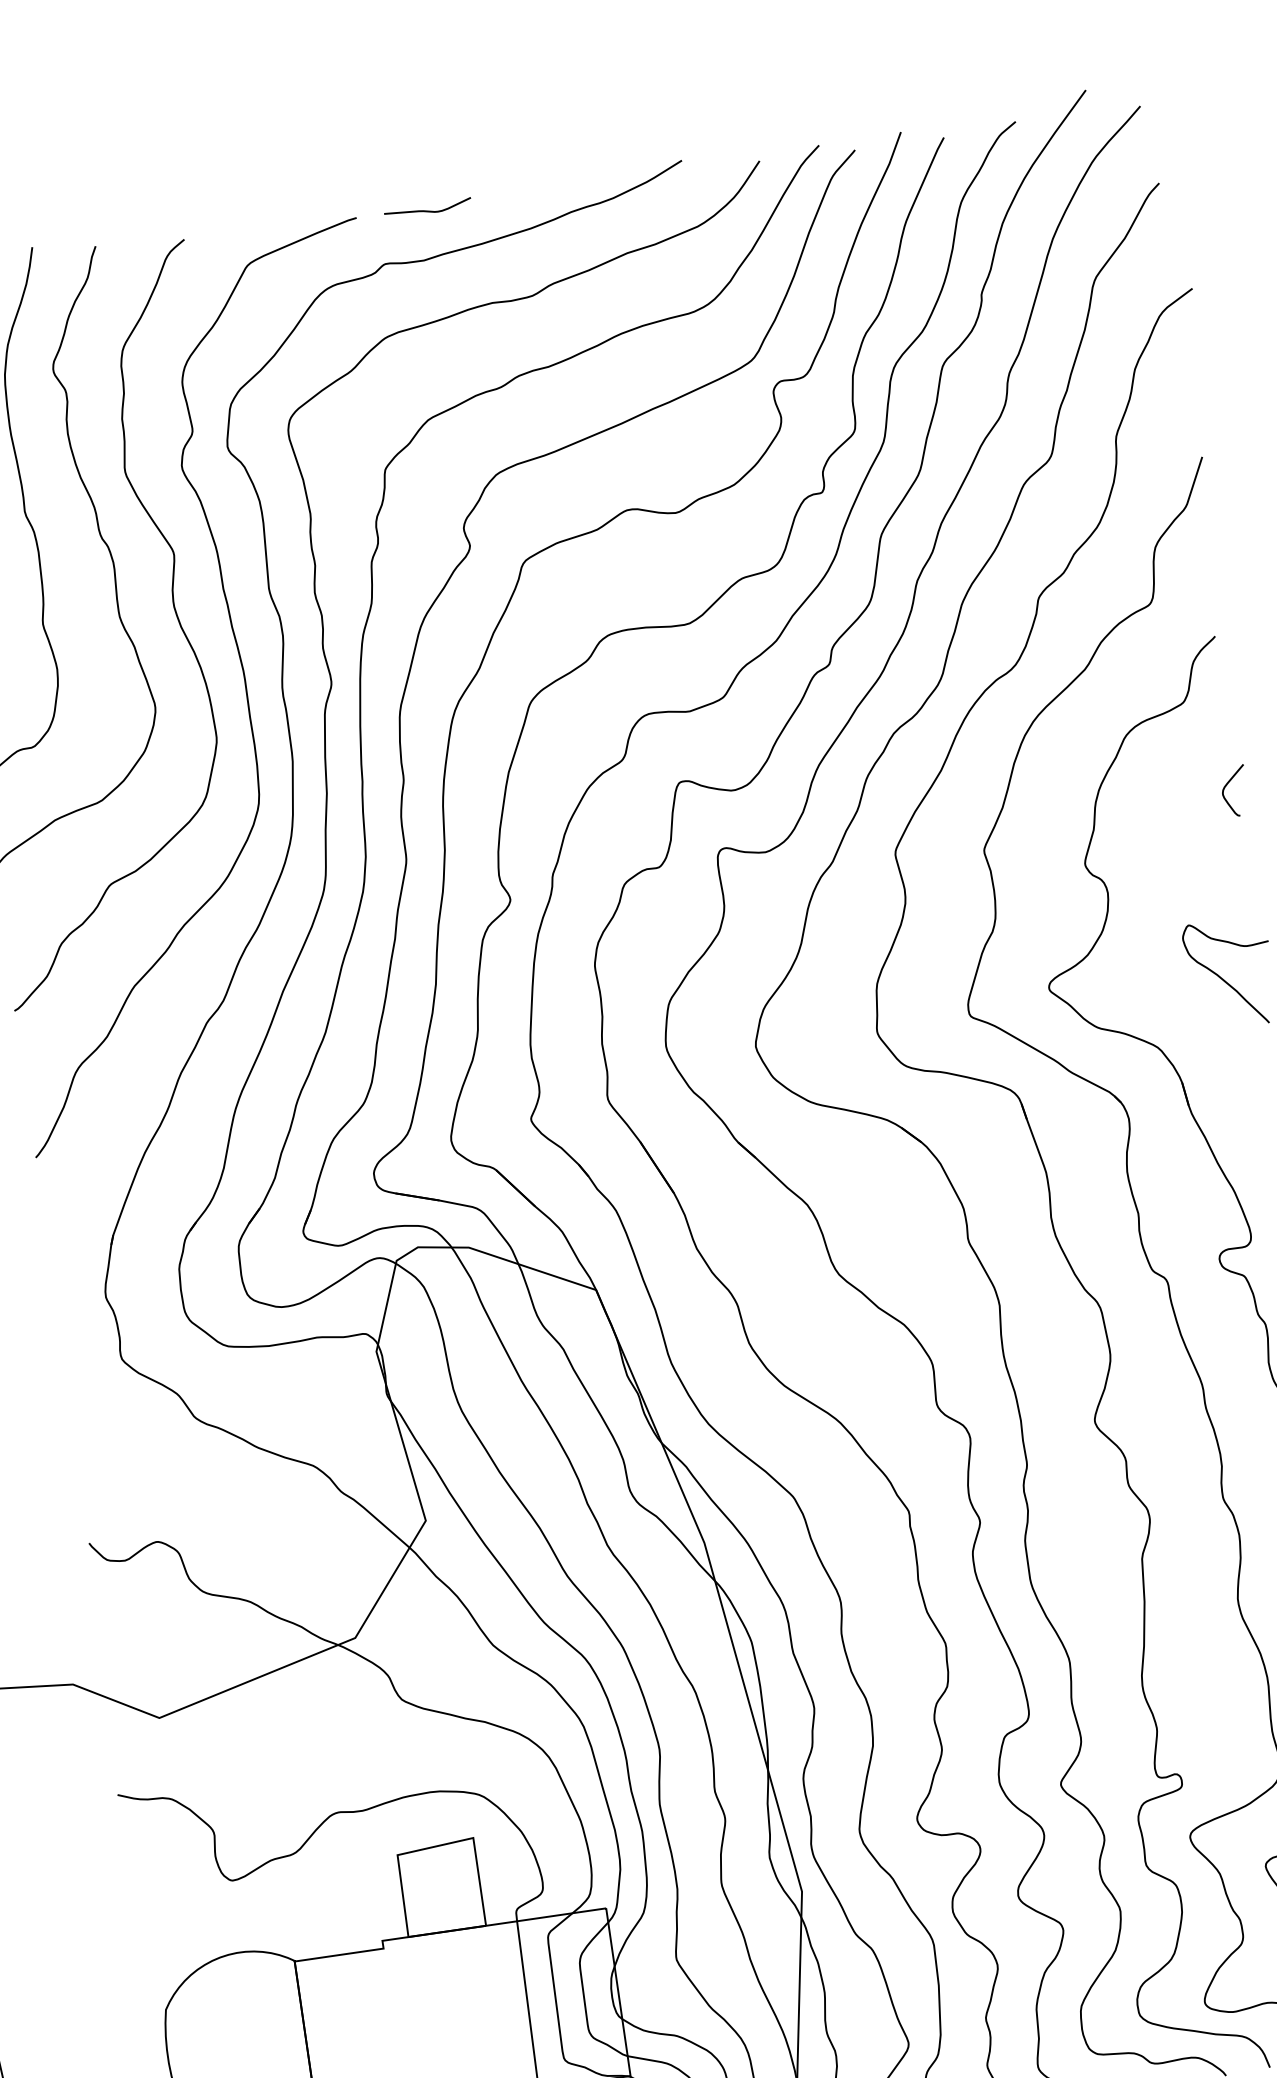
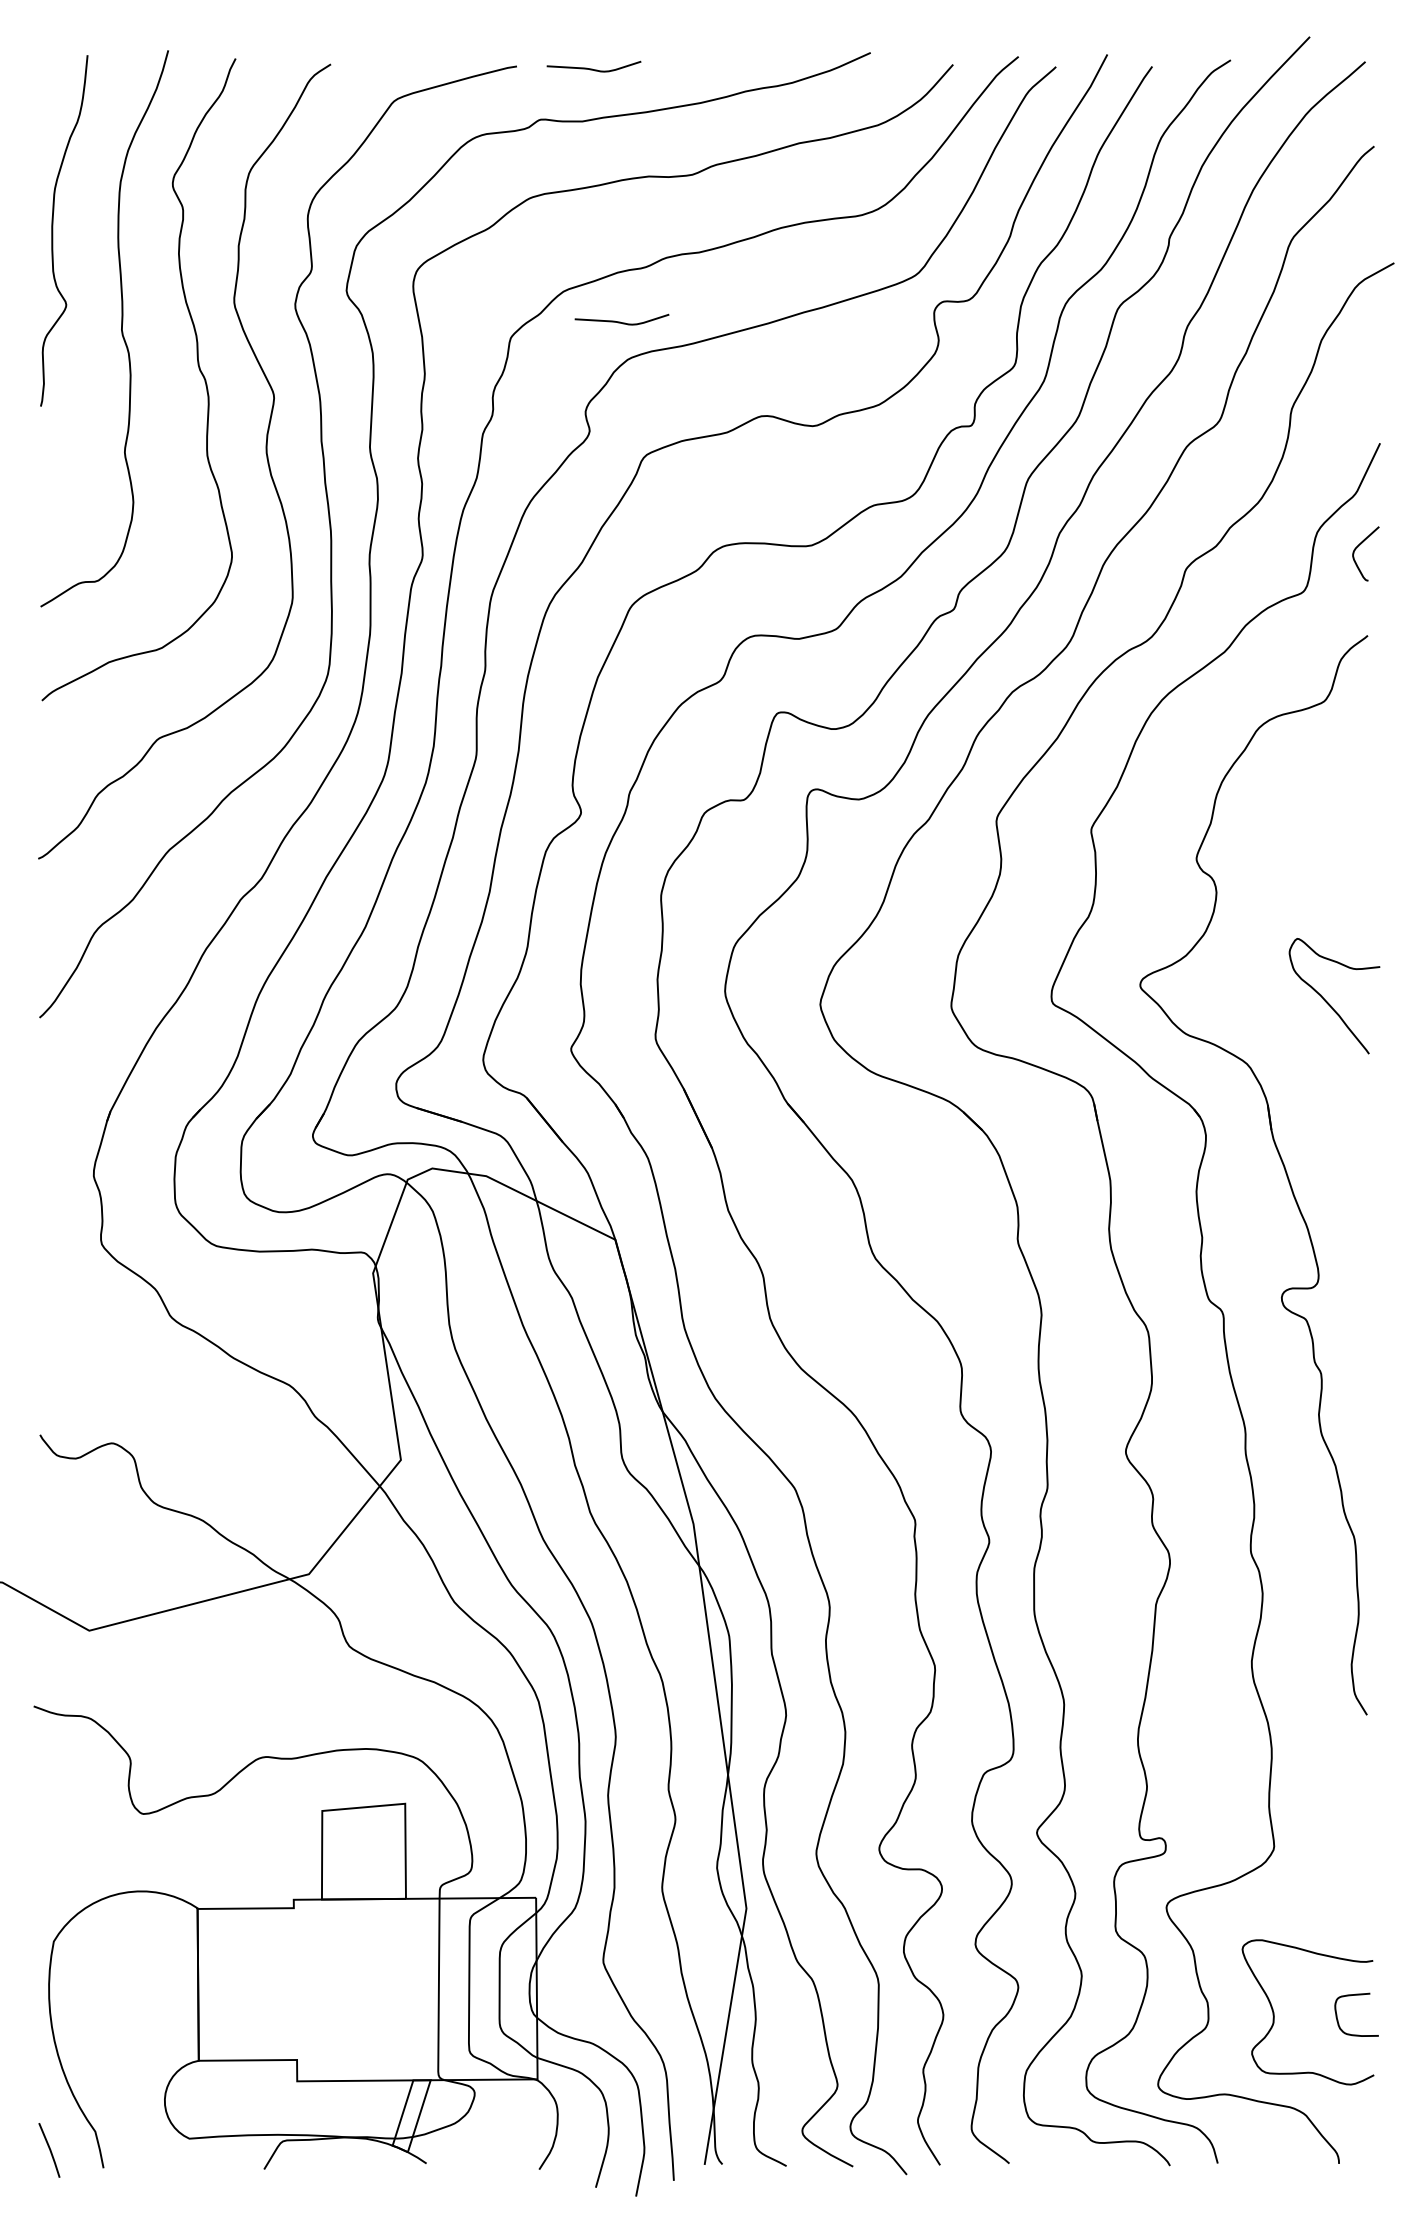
curve: (484, 440) -> (620, 321), added
curve: (1228, 784) -> (1360, 545), moved

